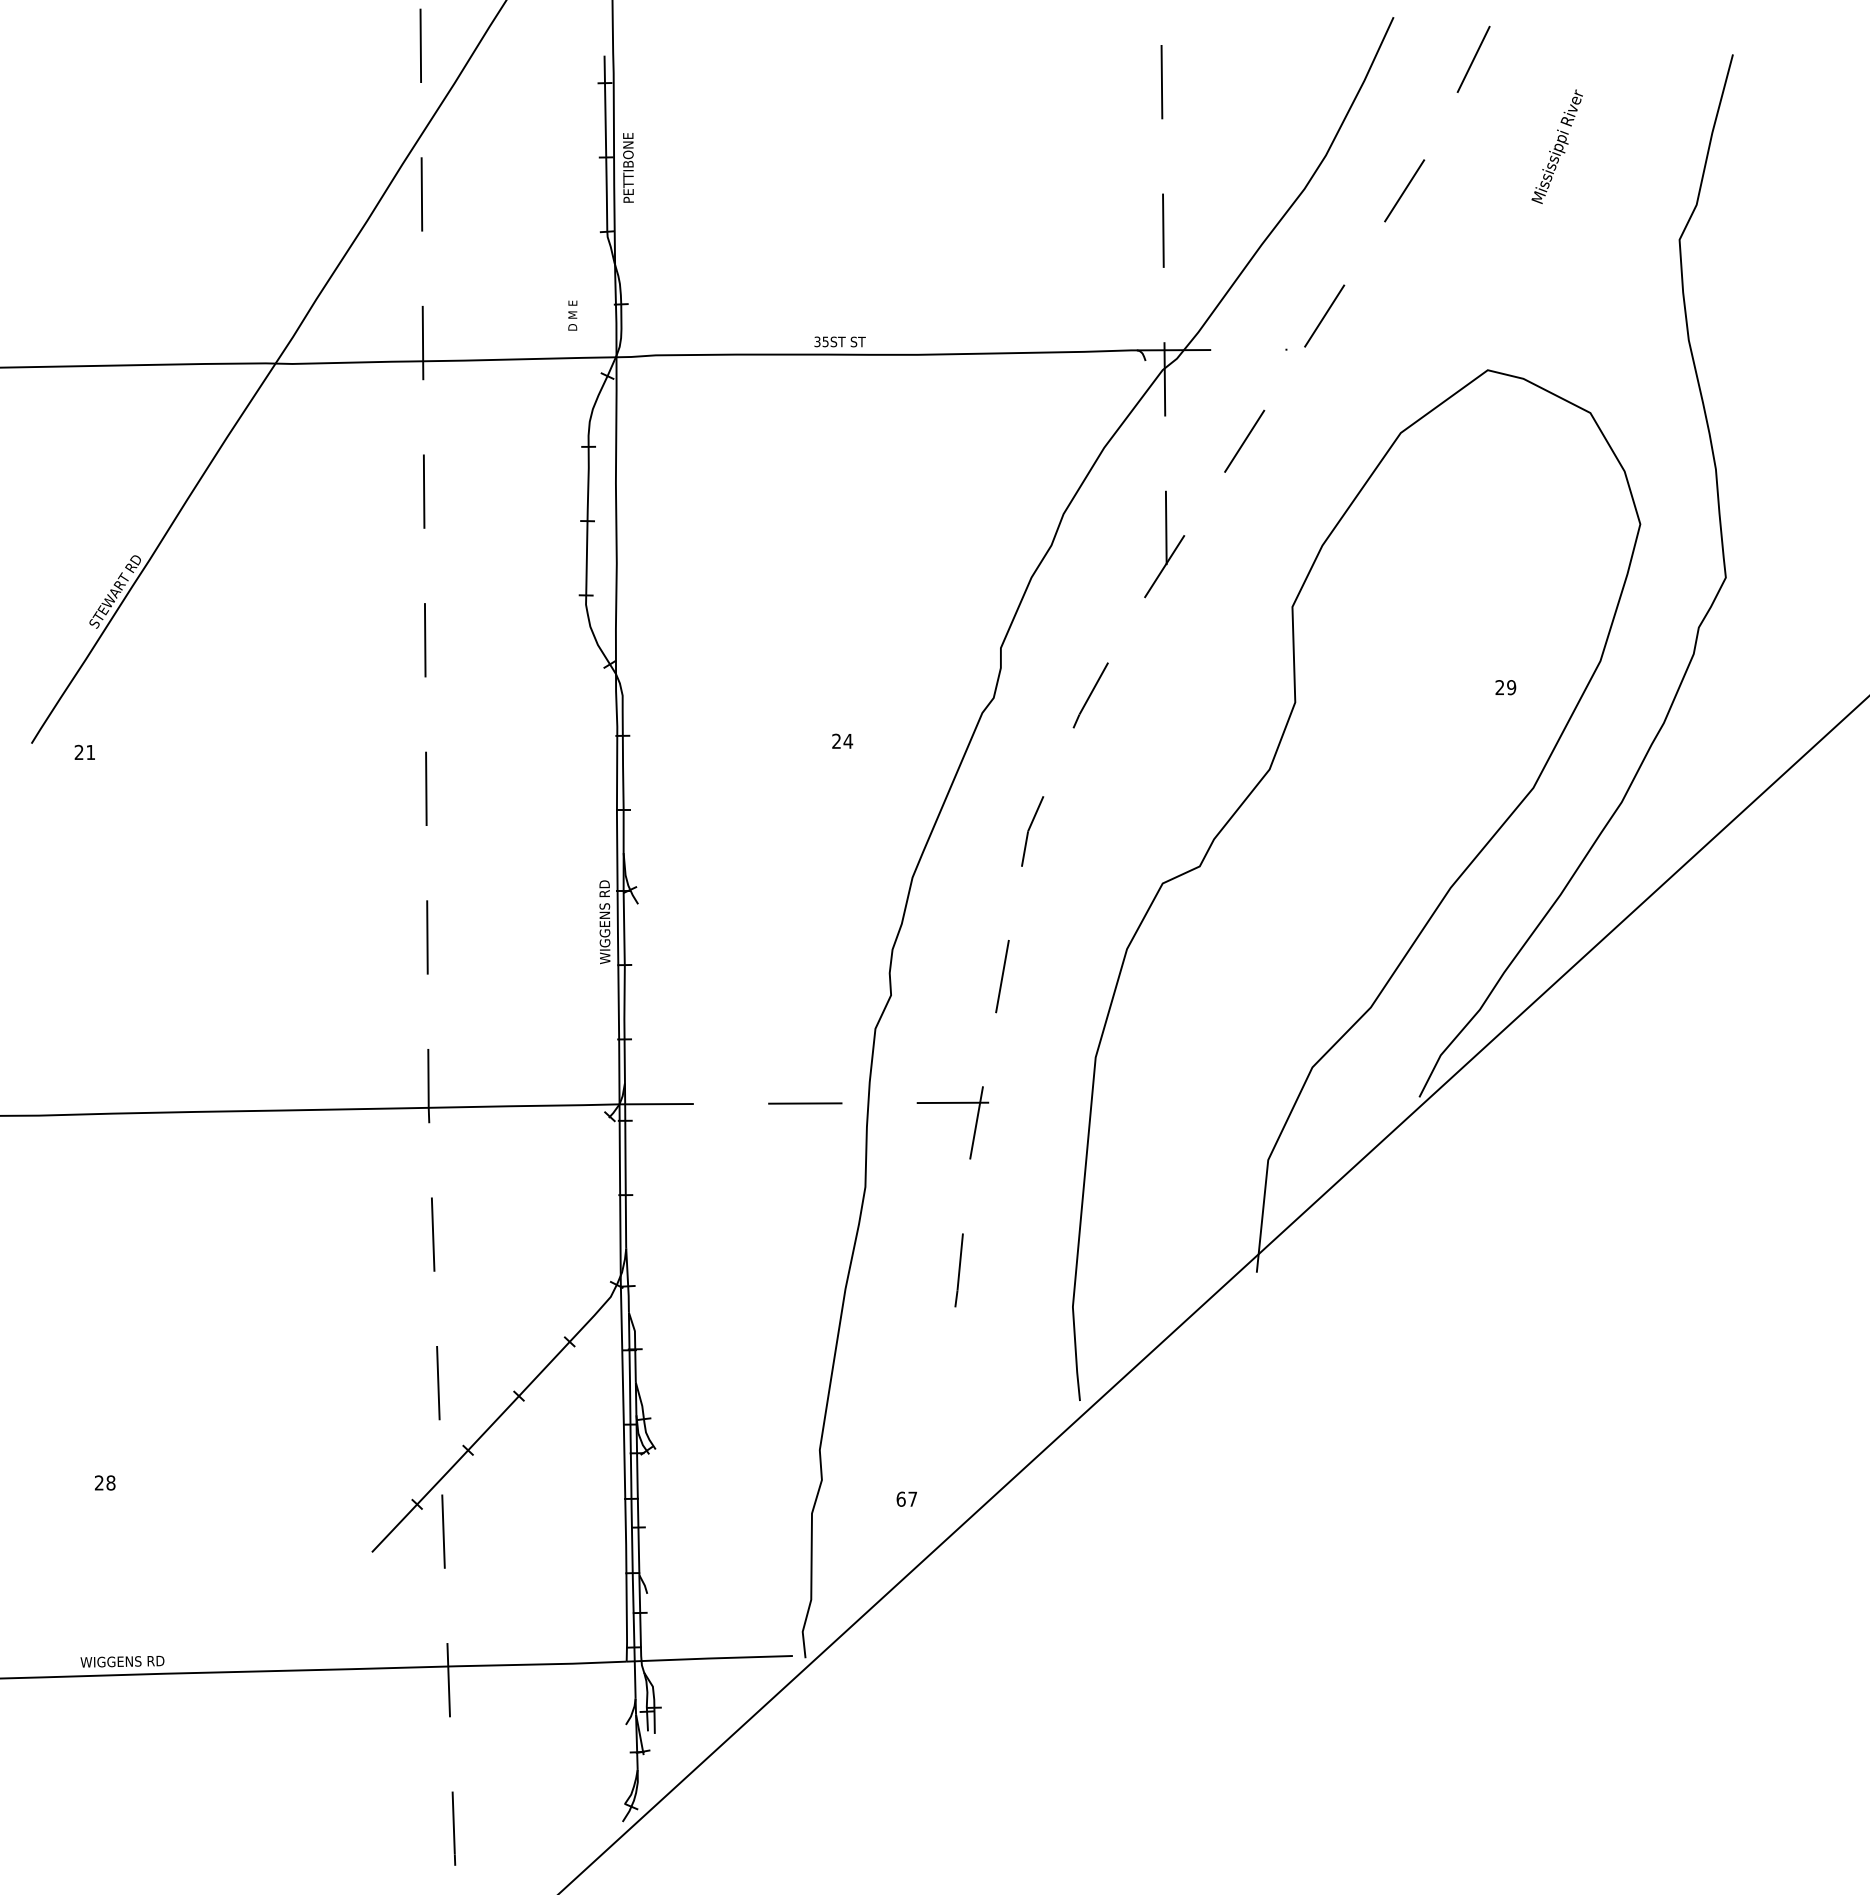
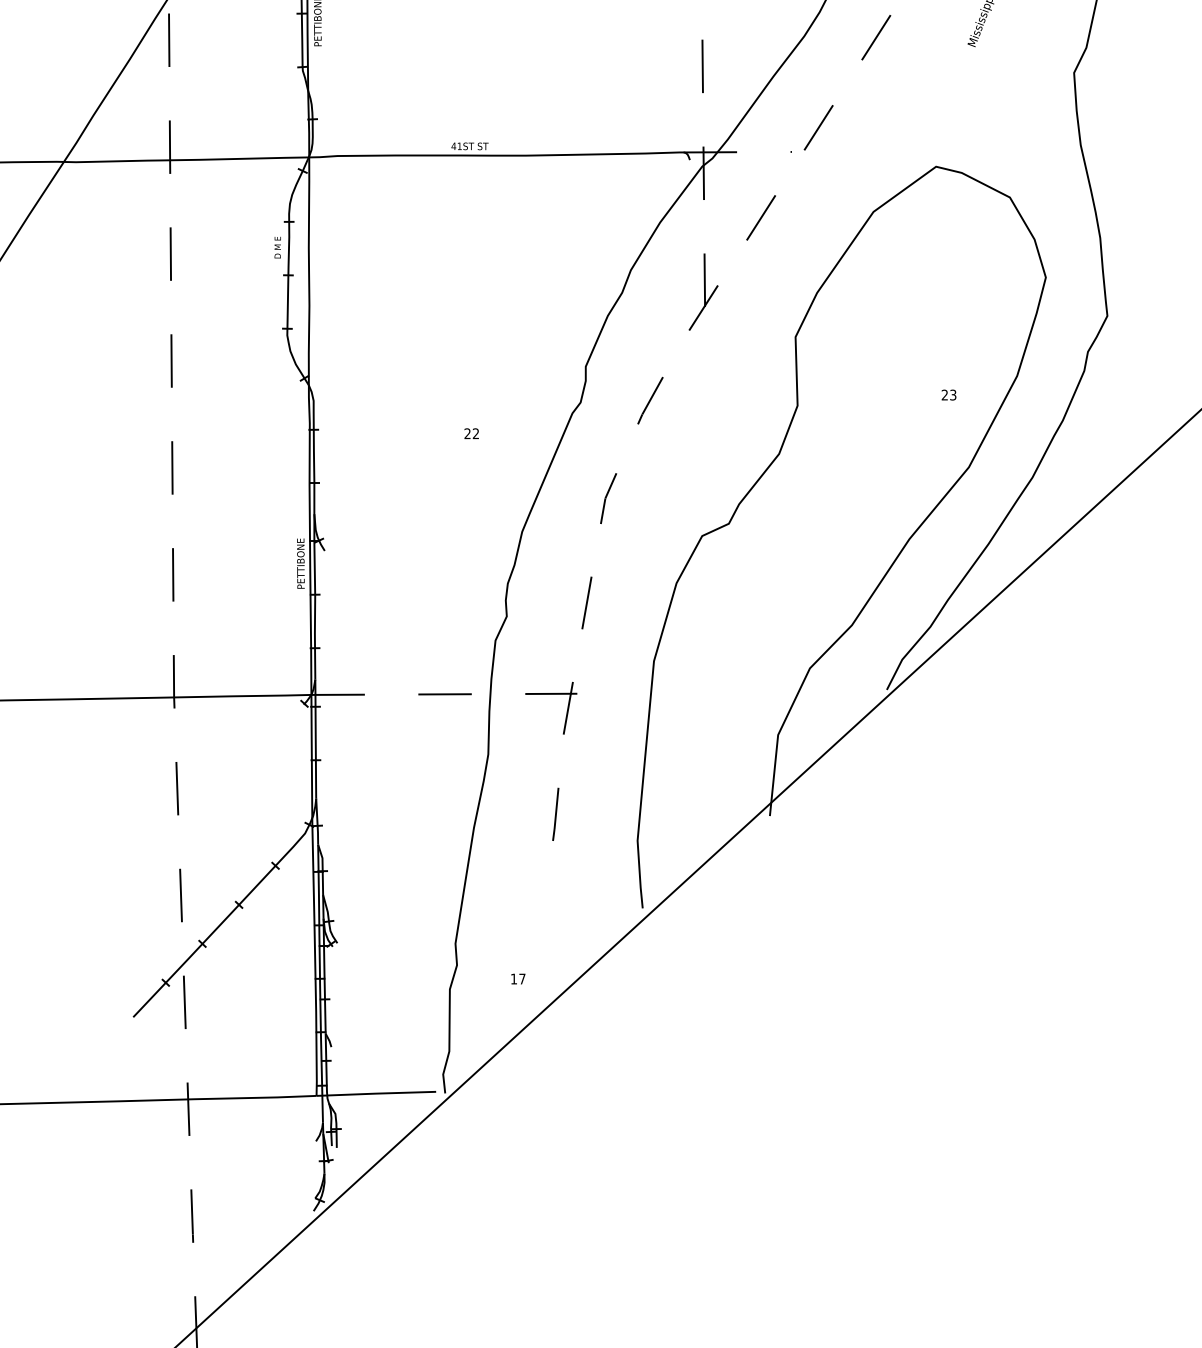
text: (572, 315) -> (277, 247), moved
text: (821, 341) -> (456, 146), 35ST -> 41ST
text: (1511, 687) -> (953, 395), 29 -> 23
text: (848, 740) -> (476, 433), 24 -> 22
text: (604, 922) -> (300, 564), WIGGENS RD -> PETTIBONE
text: (900, 1498) -> (513, 978), 67 -> 17

